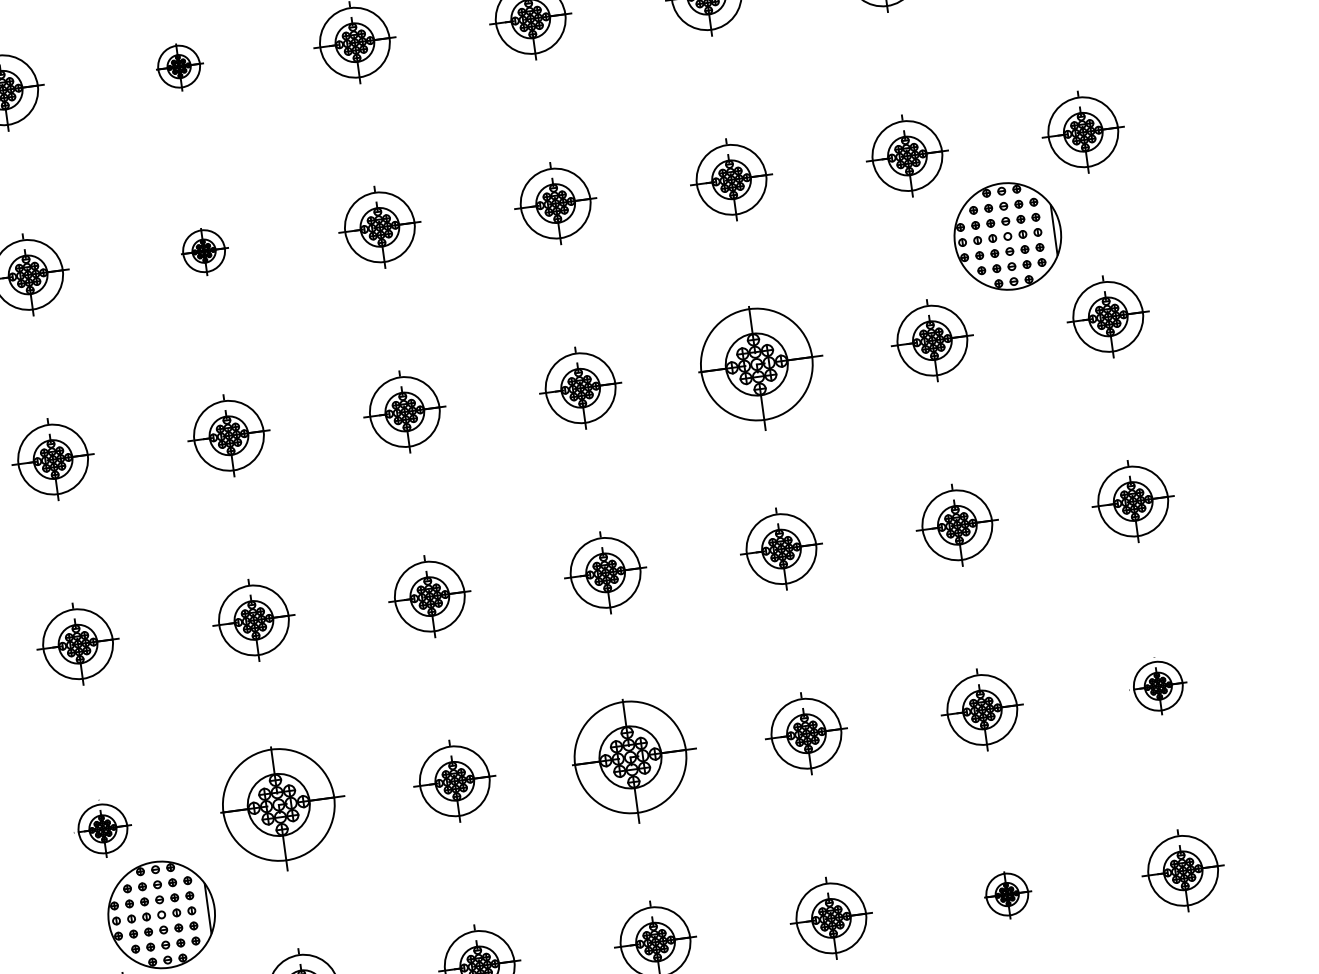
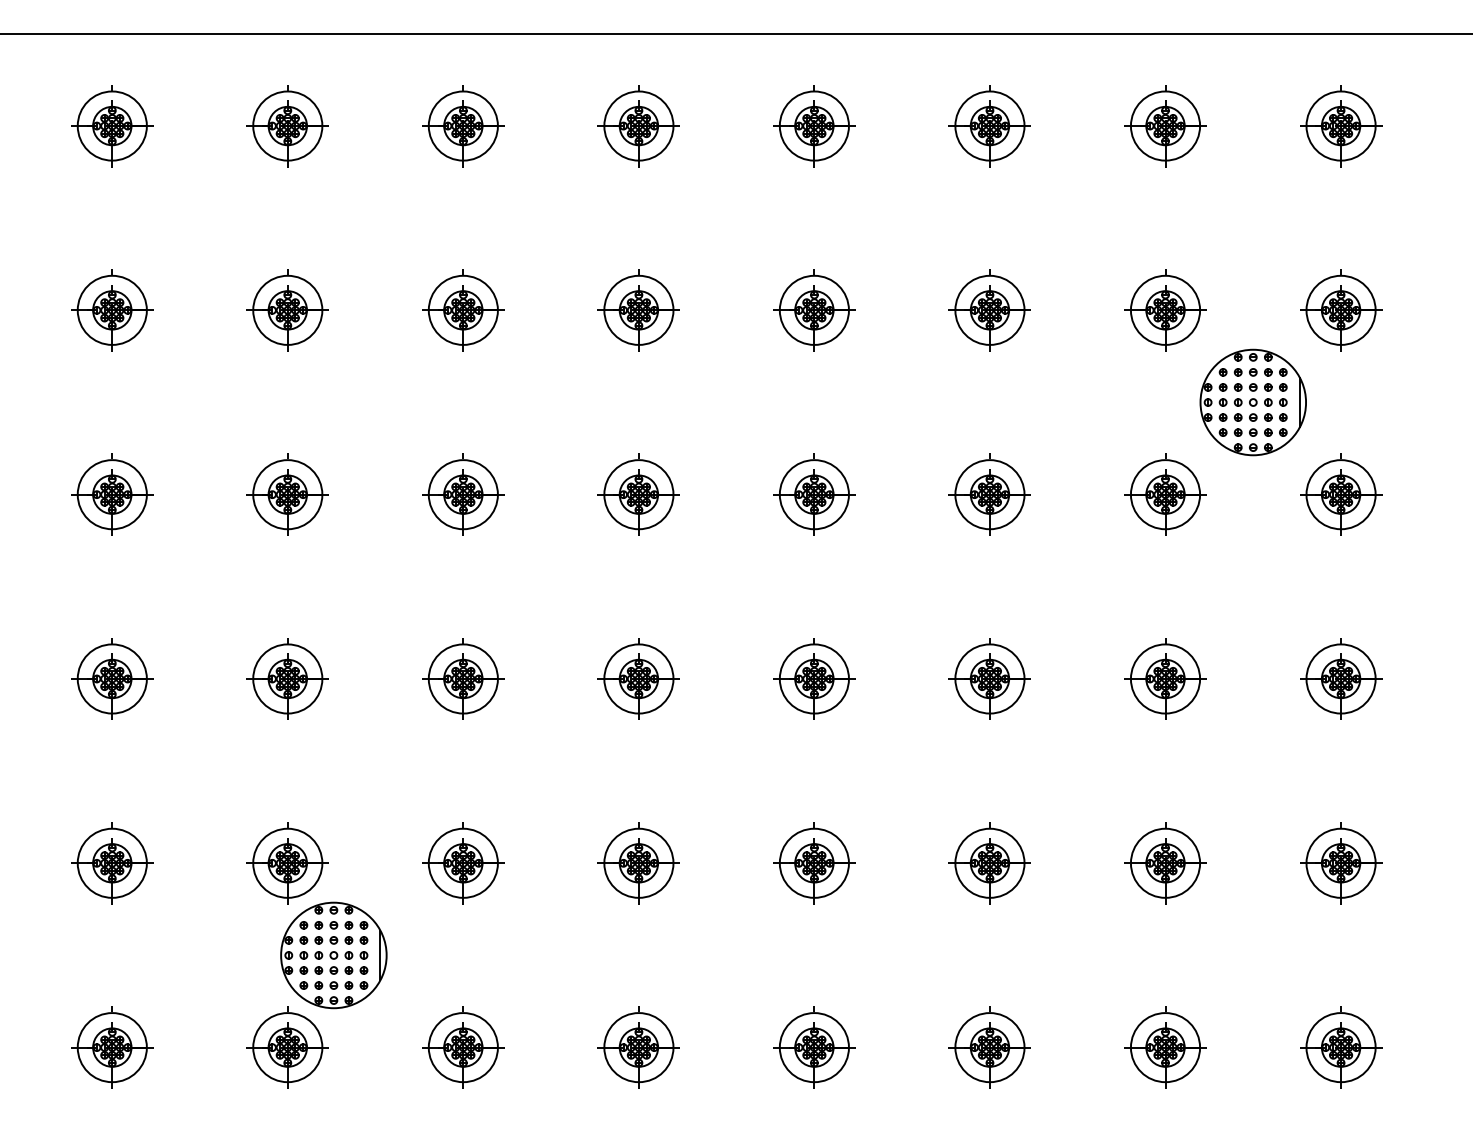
part: (179, 66) -> (463, 126), size x1.67
part: (204, 251) -> (463, 310), size x1.67
part: (756, 364) -> (989, 494), size x0.62
part: (1158, 686) -> (1341, 863), size x1.43
part: (630, 757) -> (814, 863), size x0.62
part: (279, 805) -> (463, 863), size x0.62
part: (102, 829) -> (287, 863), size x1.43
part: (1007, 894) -> (1165, 1047), size x1.67

